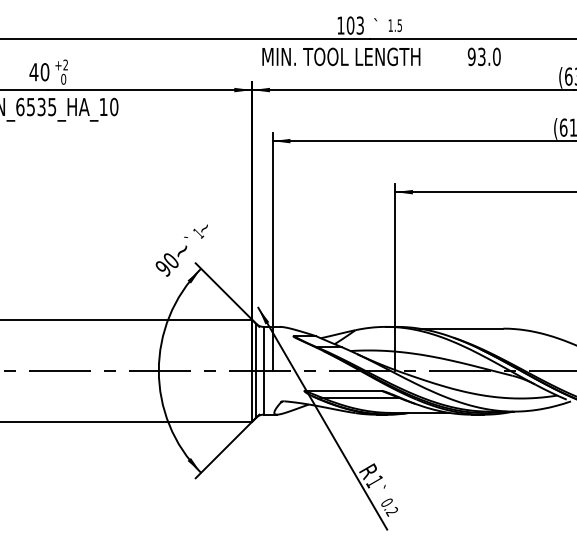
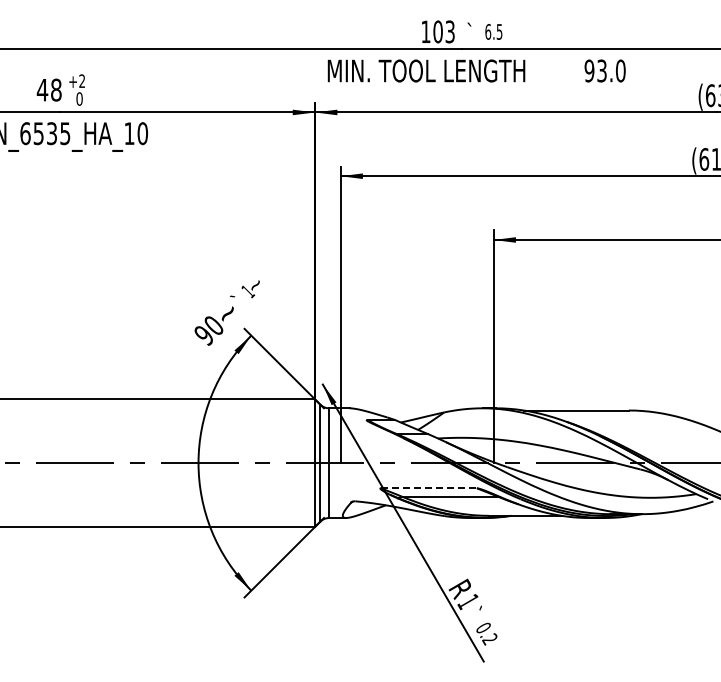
text: (390, 25) -> (488, 31), 1.5 -> 6.5
text: (45, 72) -> (56, 90), 40 -> 48
line: (342, 391) -> (428, 488), solid -> dashed

